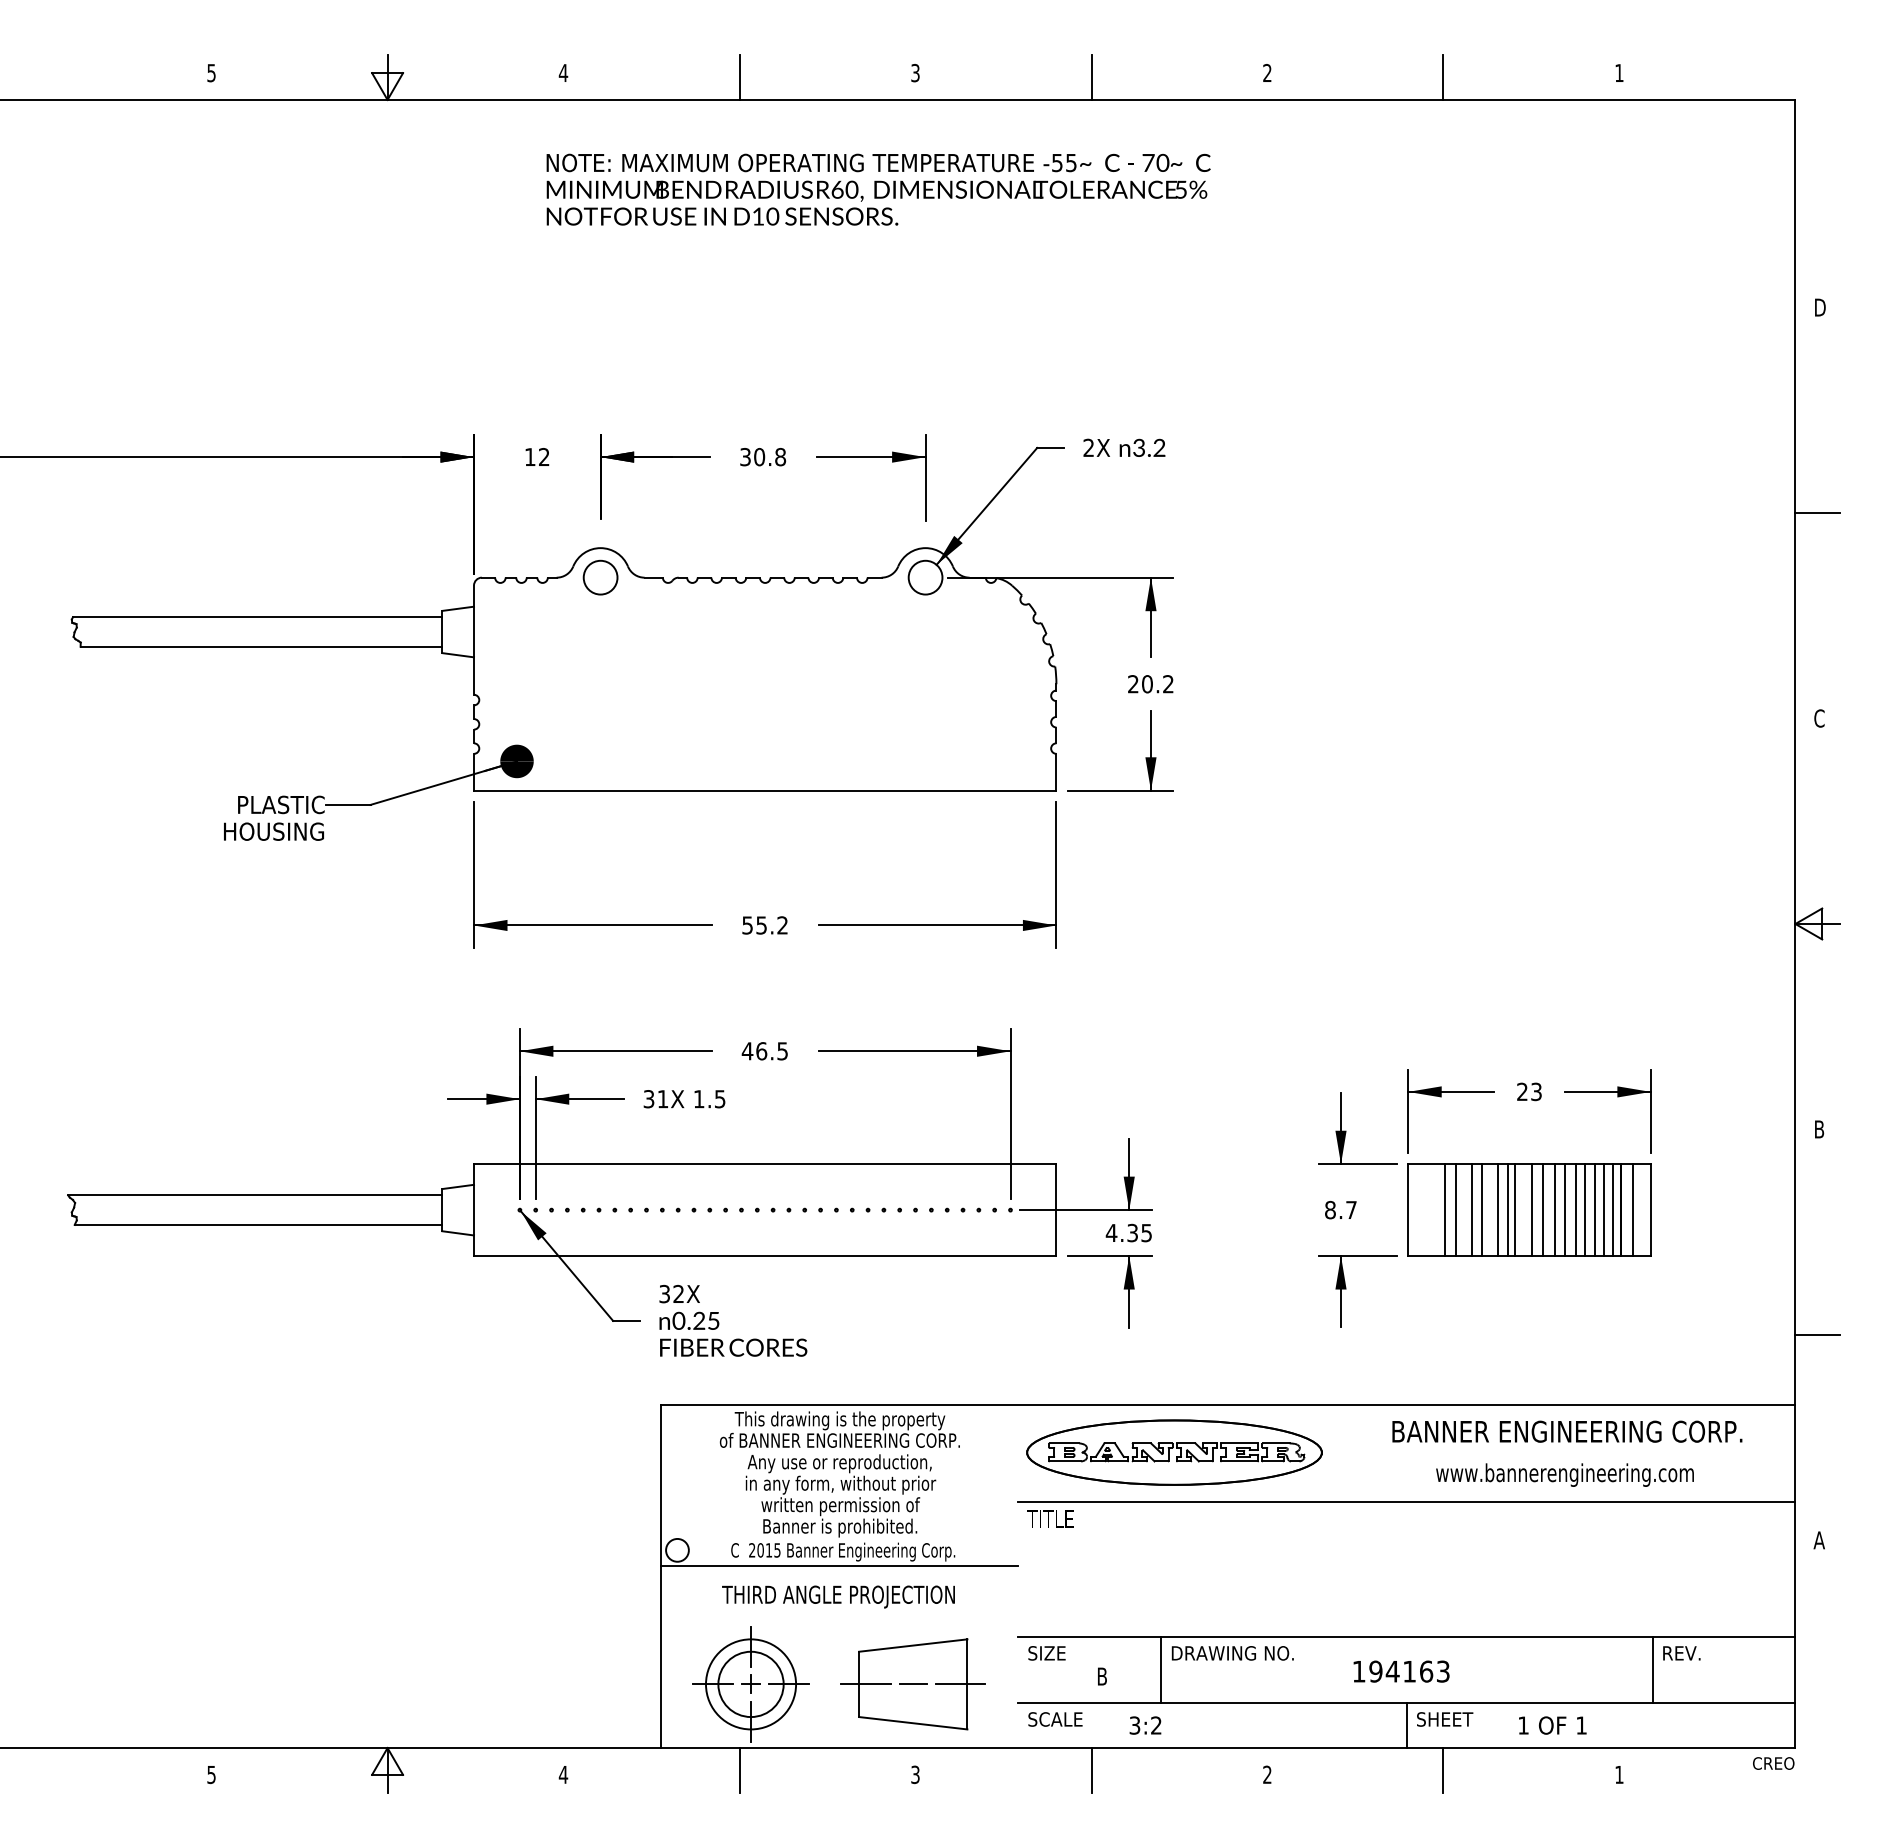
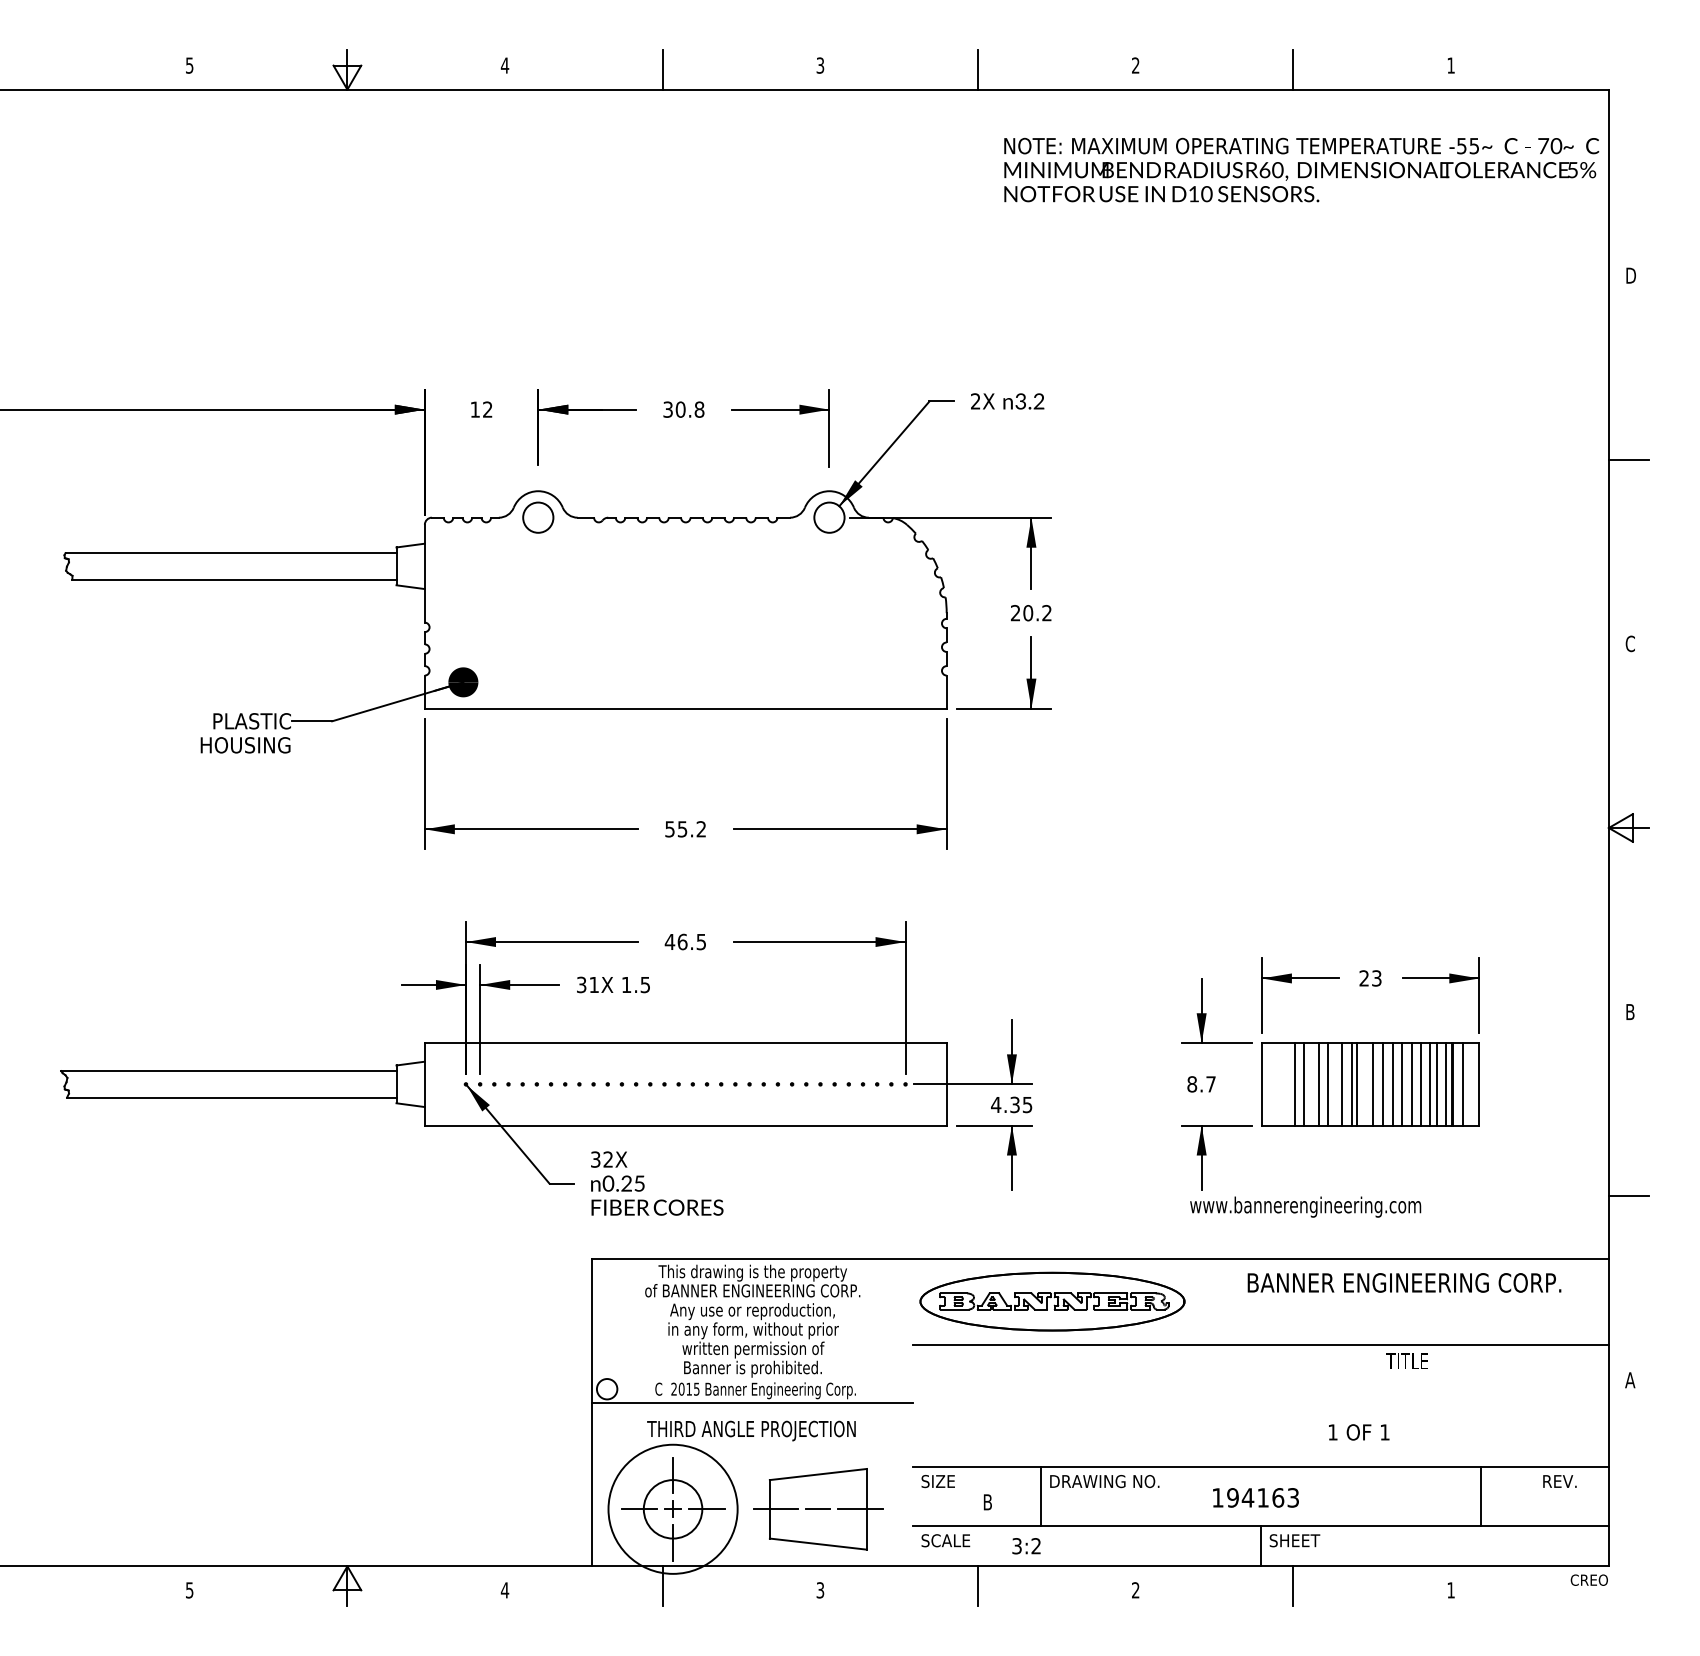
text: (878, 189) -> (1301, 169), moved
text: (1564, 1474) -> (1305, 1206), moved
text: (1050, 1518) -> (1407, 1360), moved
text: (1681, 1653) -> (1559, 1481), moved
circle: (751, 1684) -> (673, 1509), size x1.6
text: (1552, 1725) -> (1358, 1432), moved

